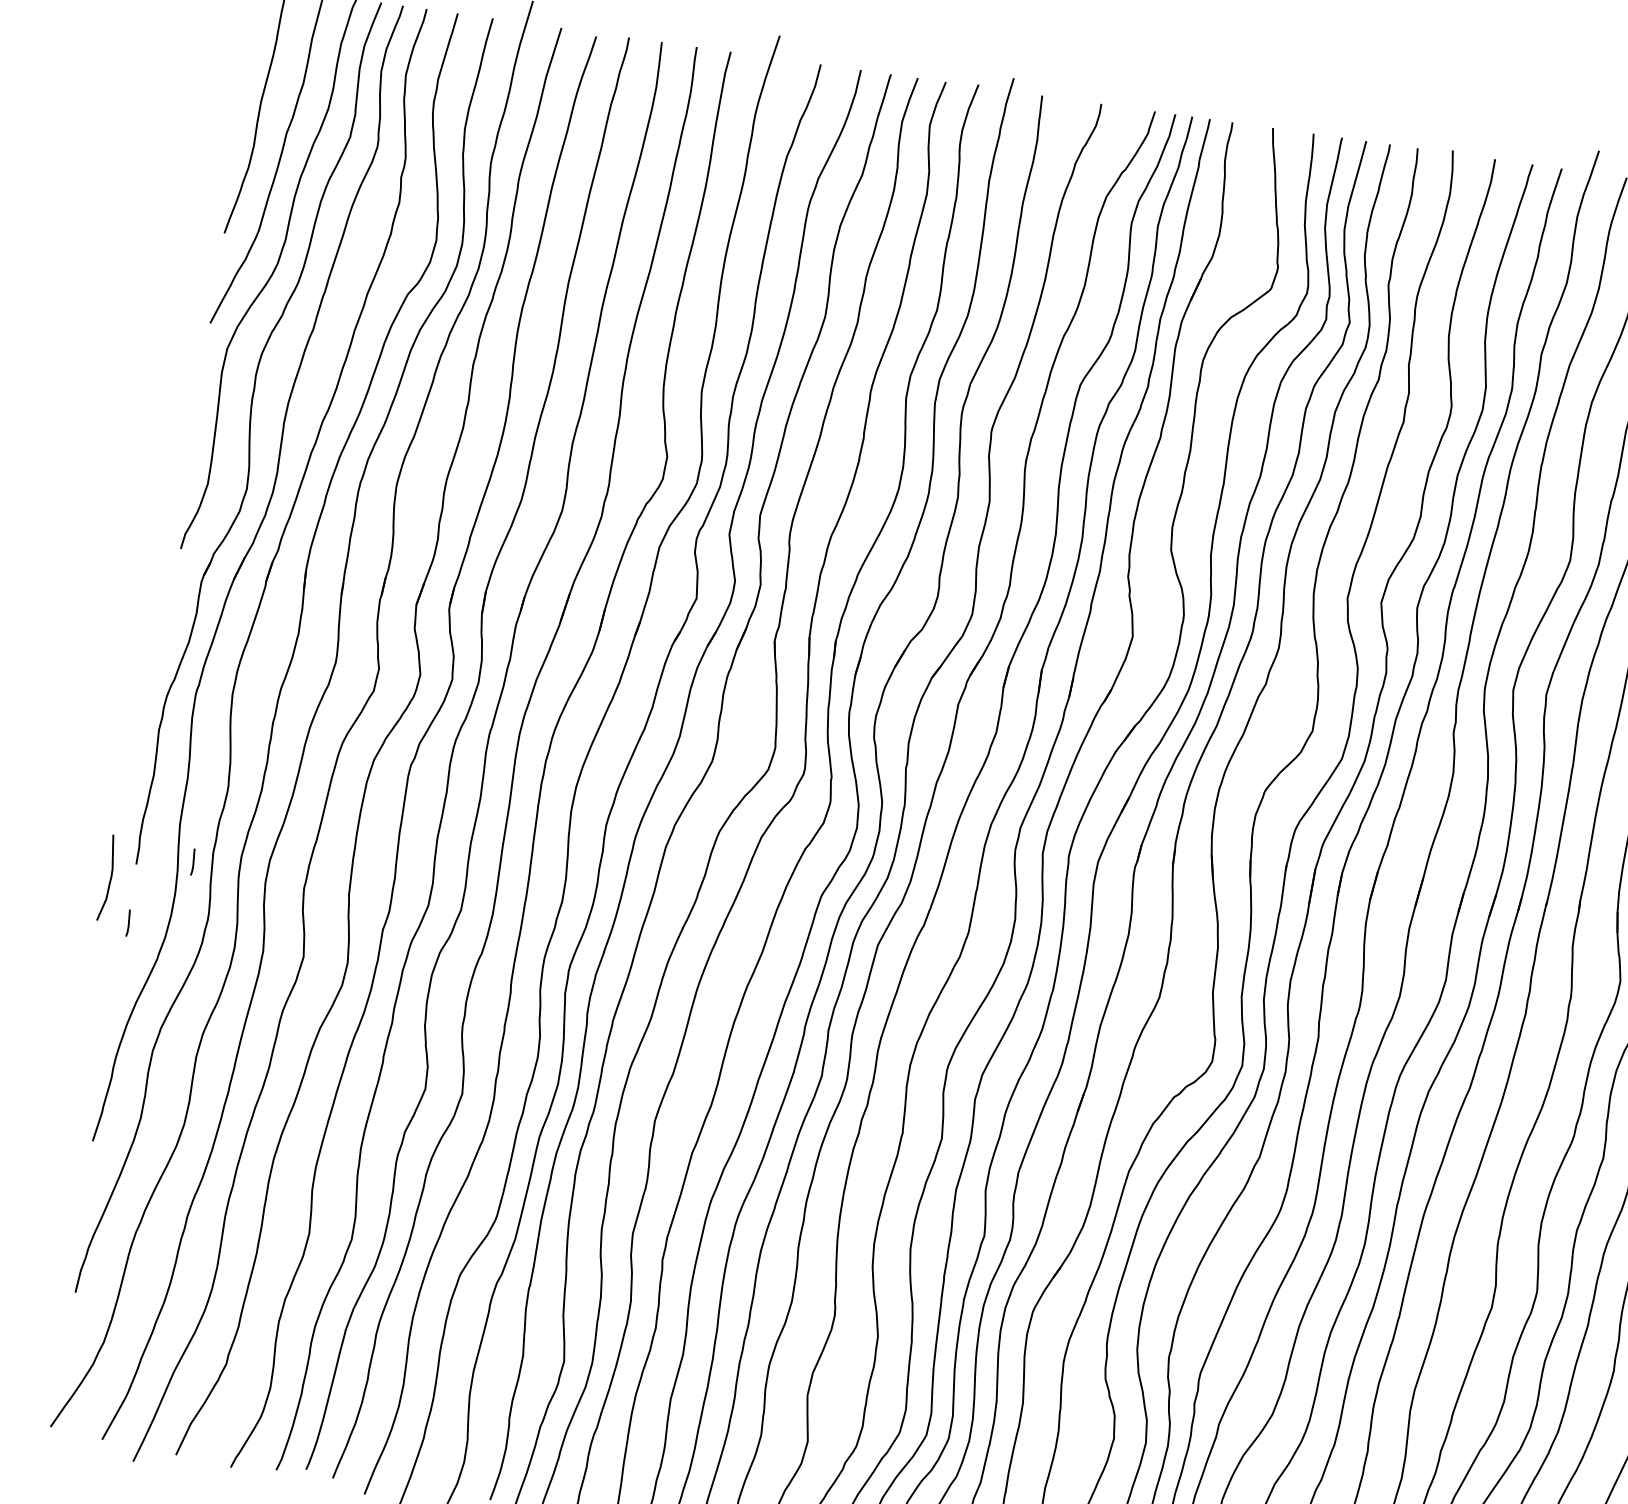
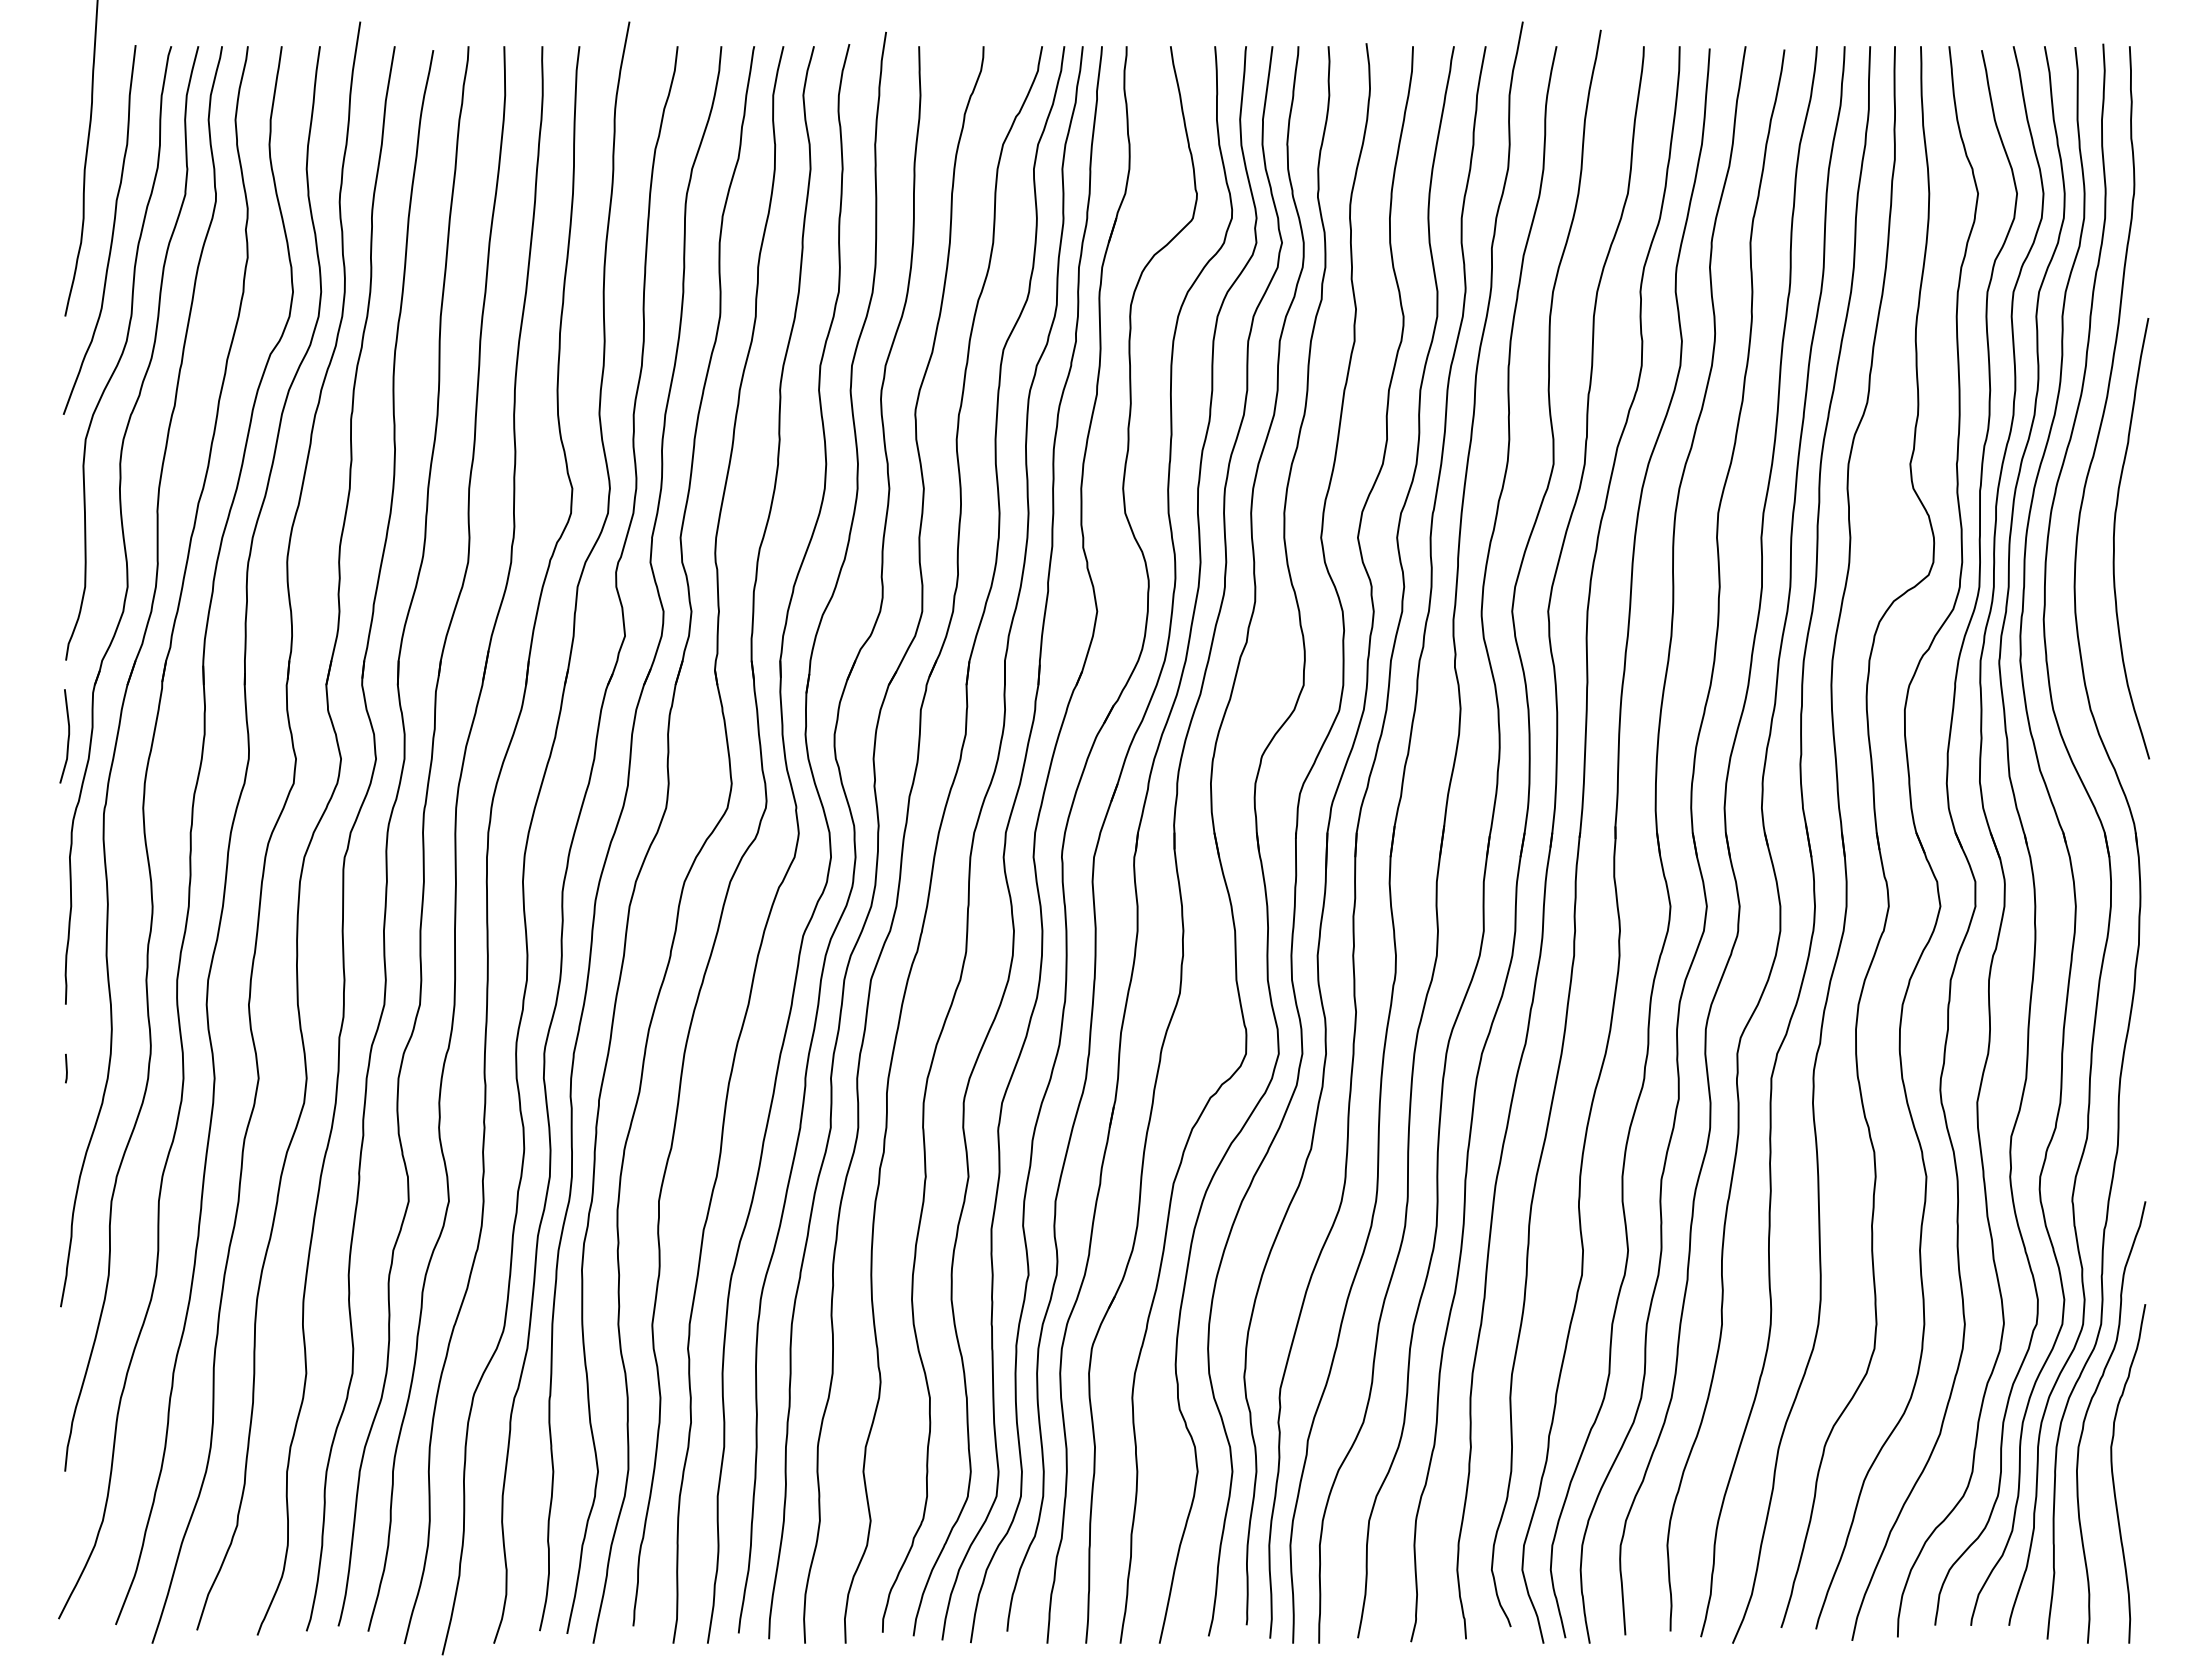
line: (193, 862) -> (126, 993), removed
curve: (109, 879) -> (67, 737), moved

